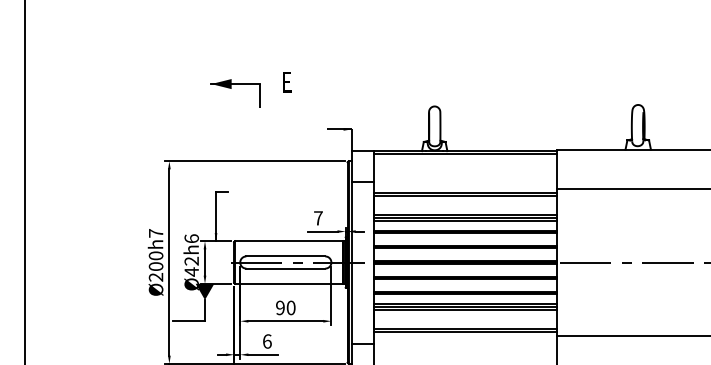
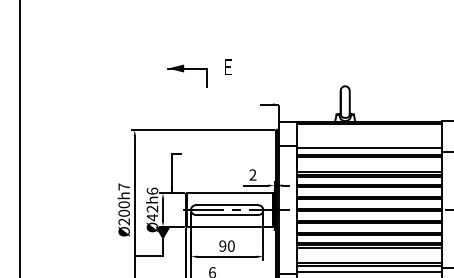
line: (465, 184) -> (369, 148), added
text: (318, 218) -> (253, 175), 7 -> 2
line: (465, 340) -> (369, 271), added

